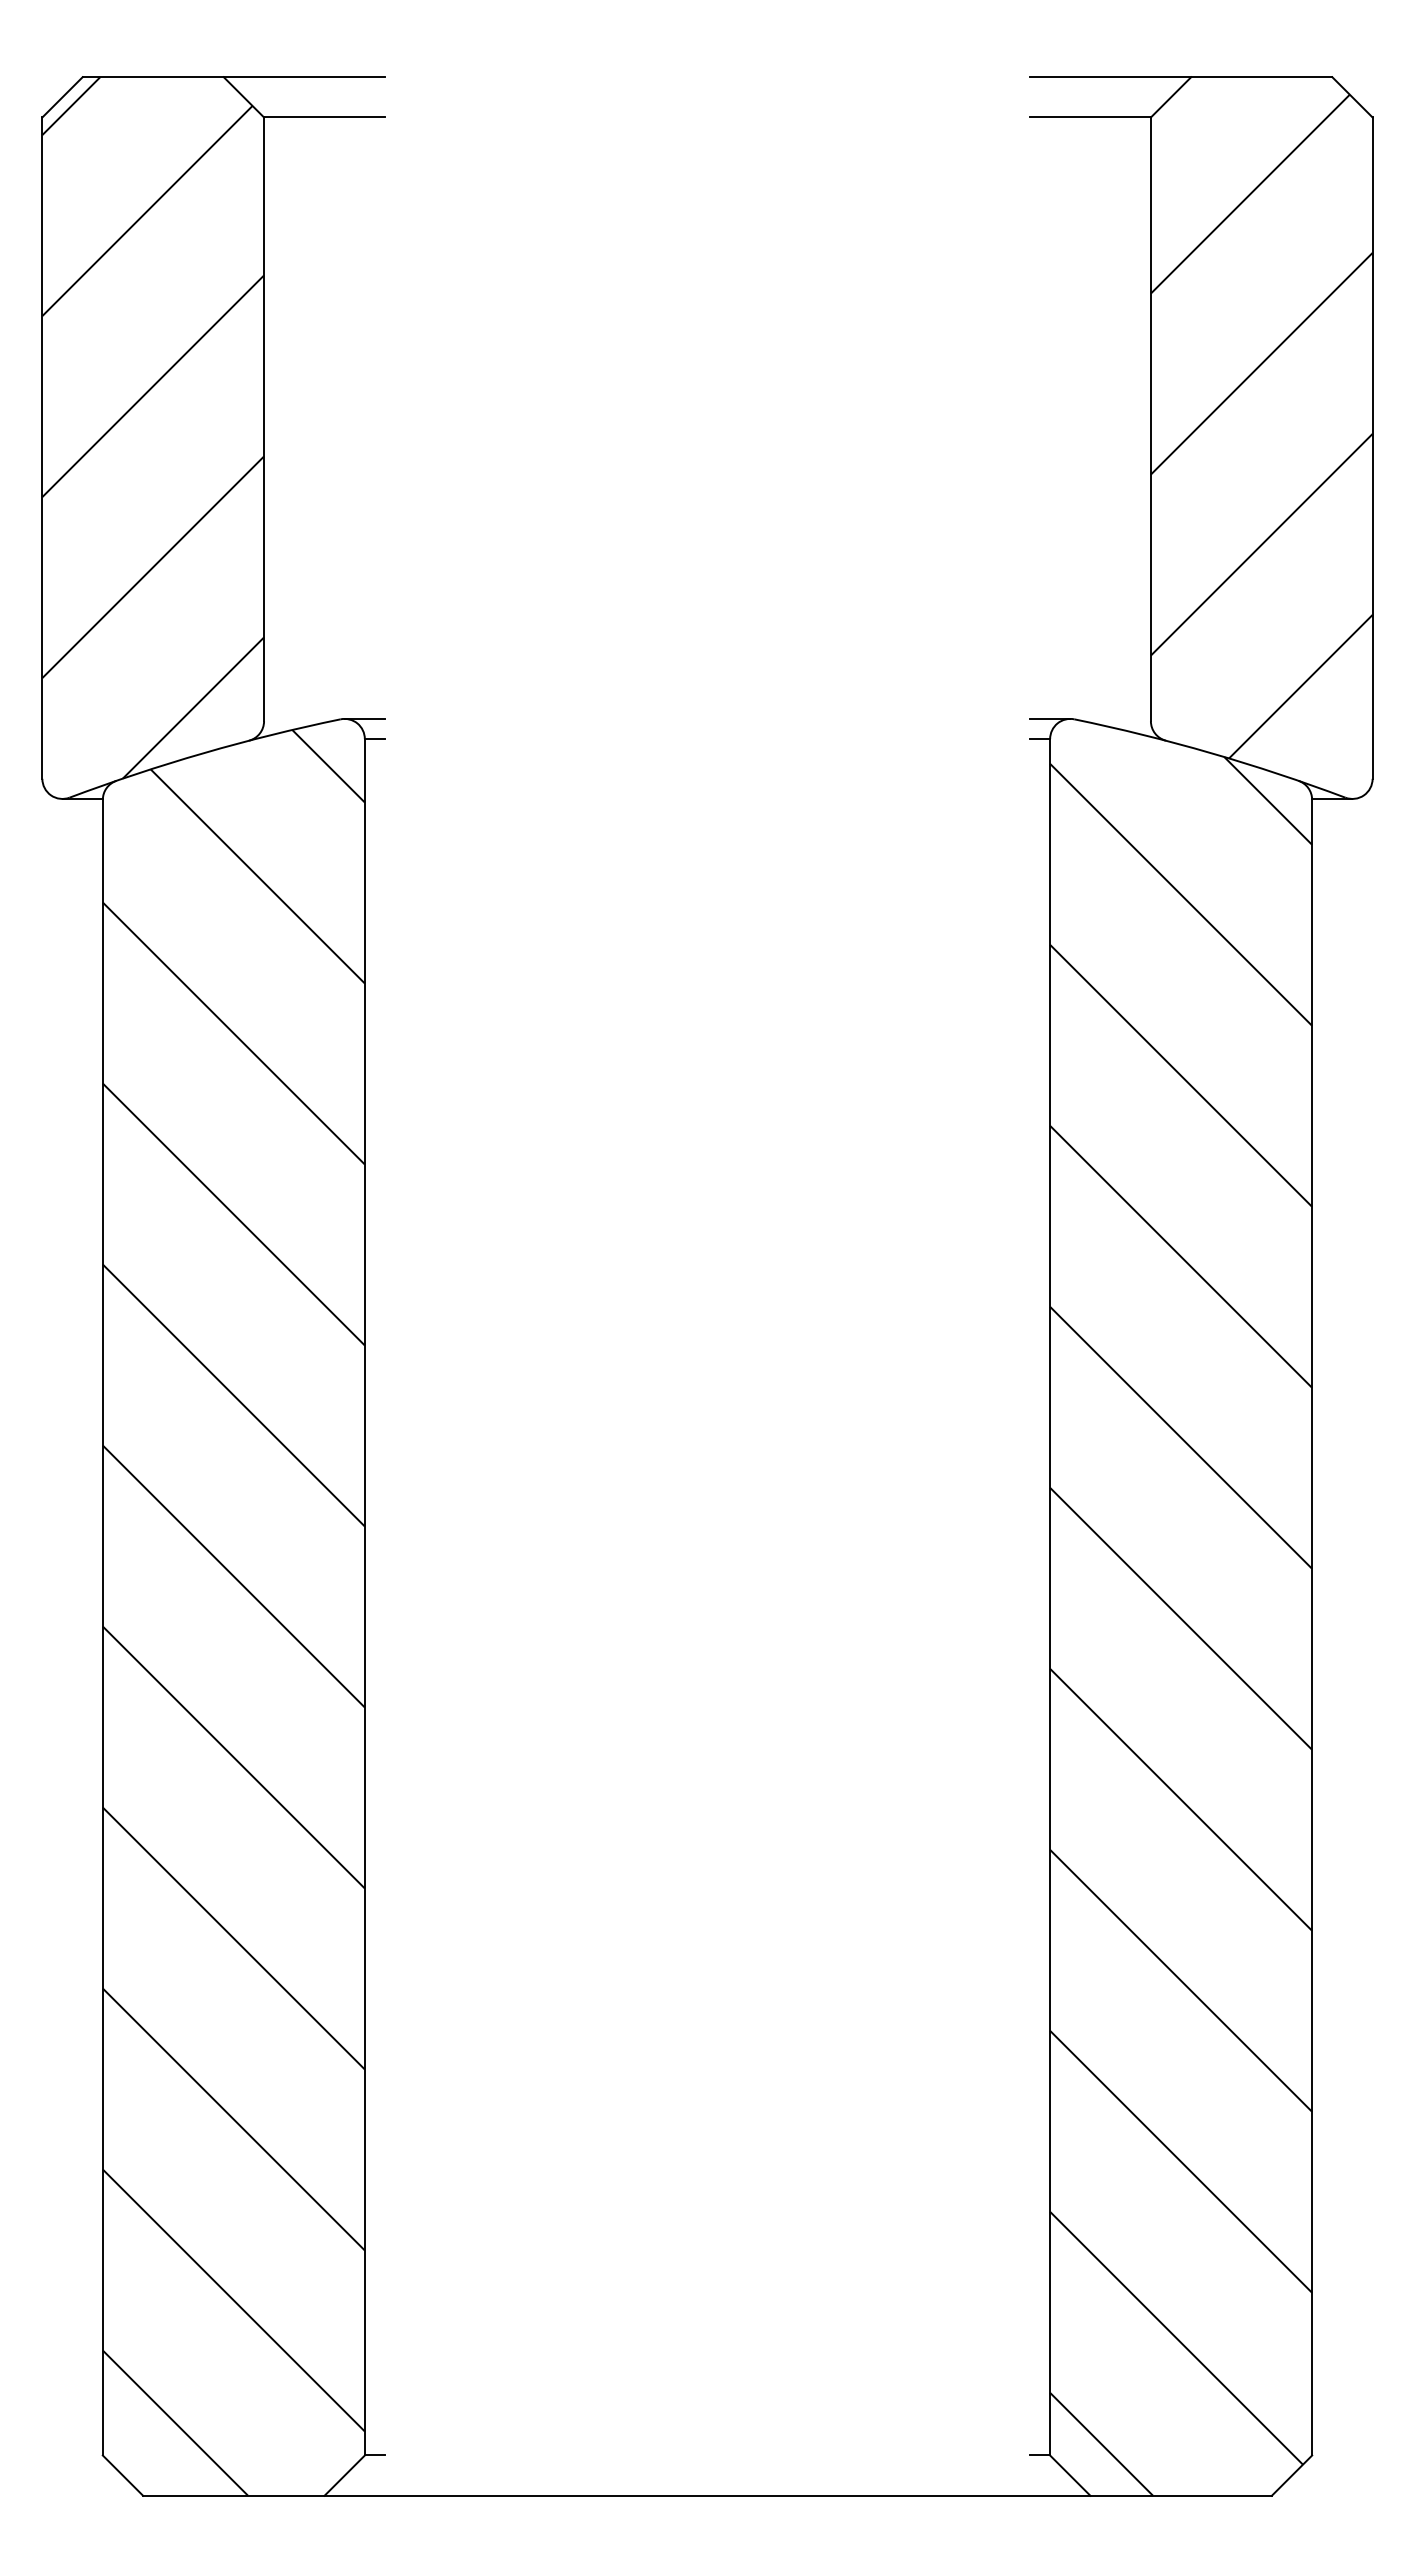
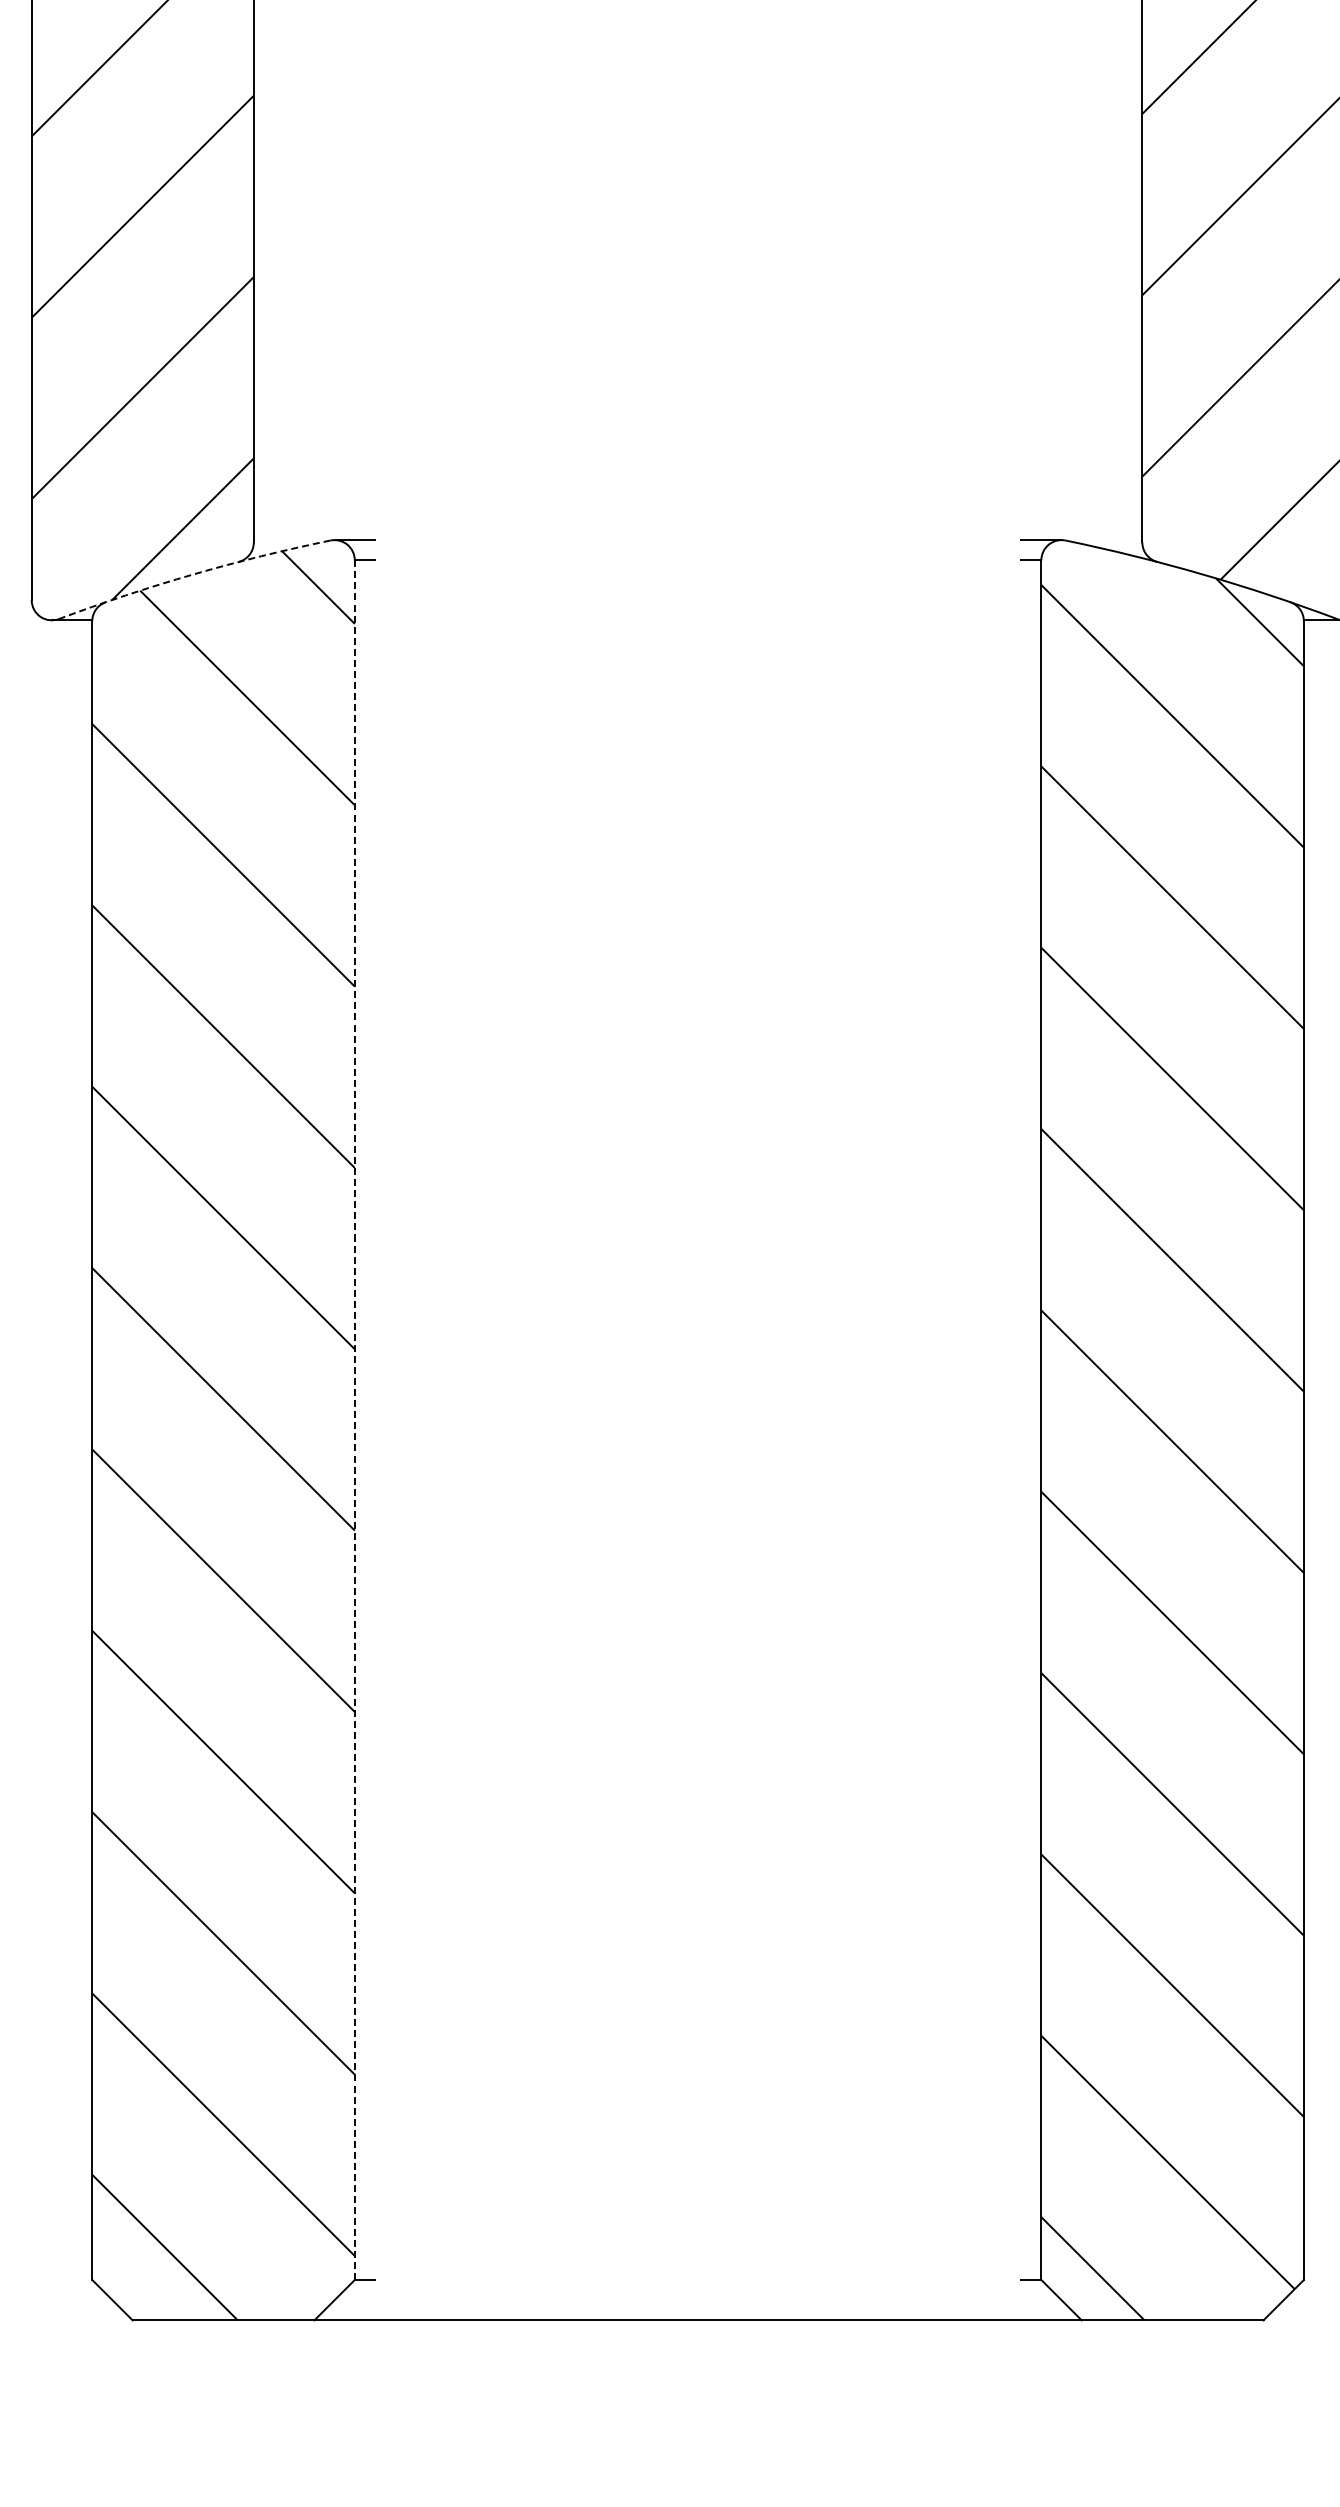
arc: (203, 753) -> (193, 574), solid -> dashed
line: (364, 1597) -> (354, 1420), solid -> dashed

